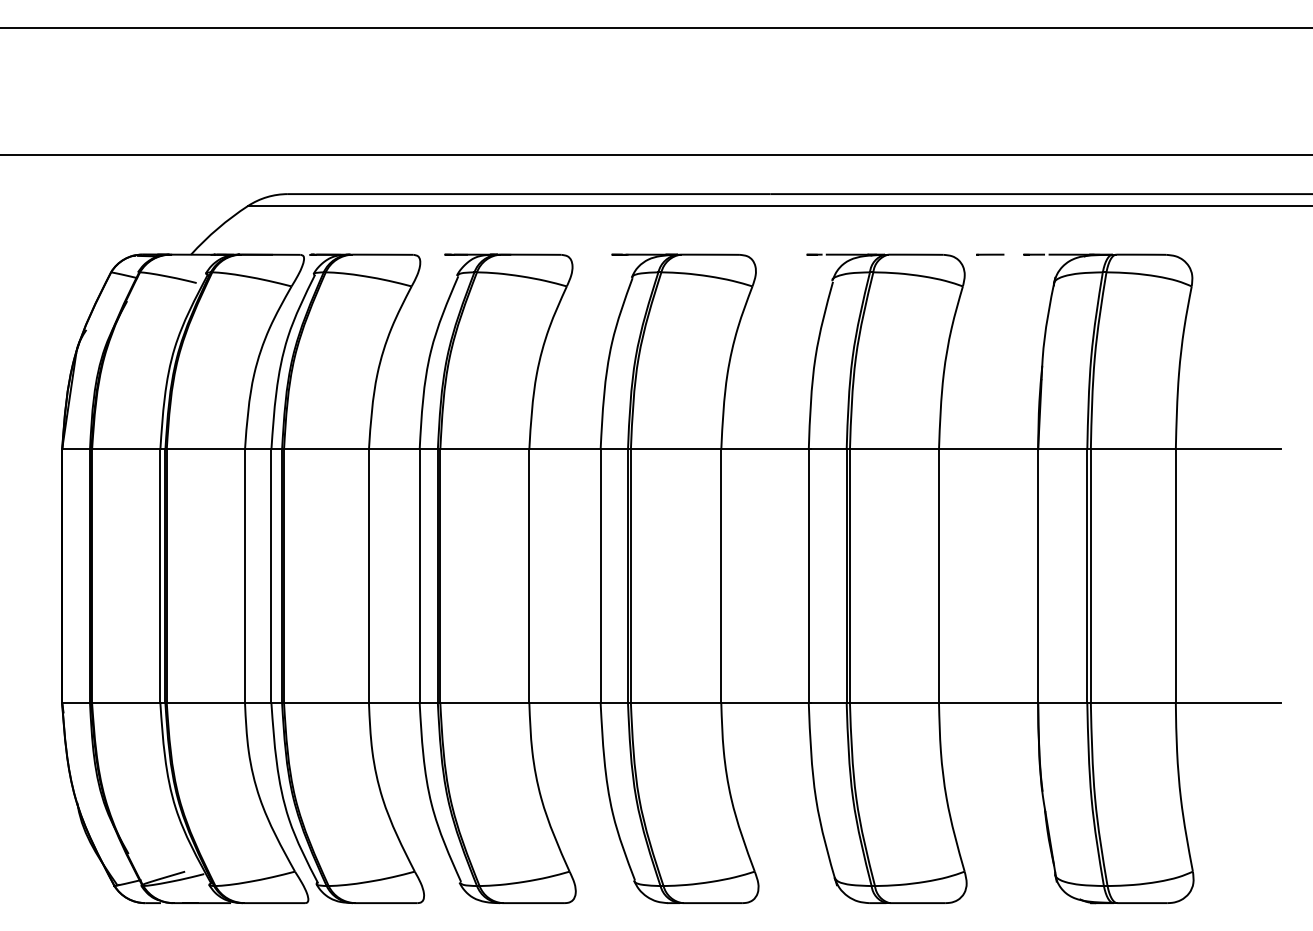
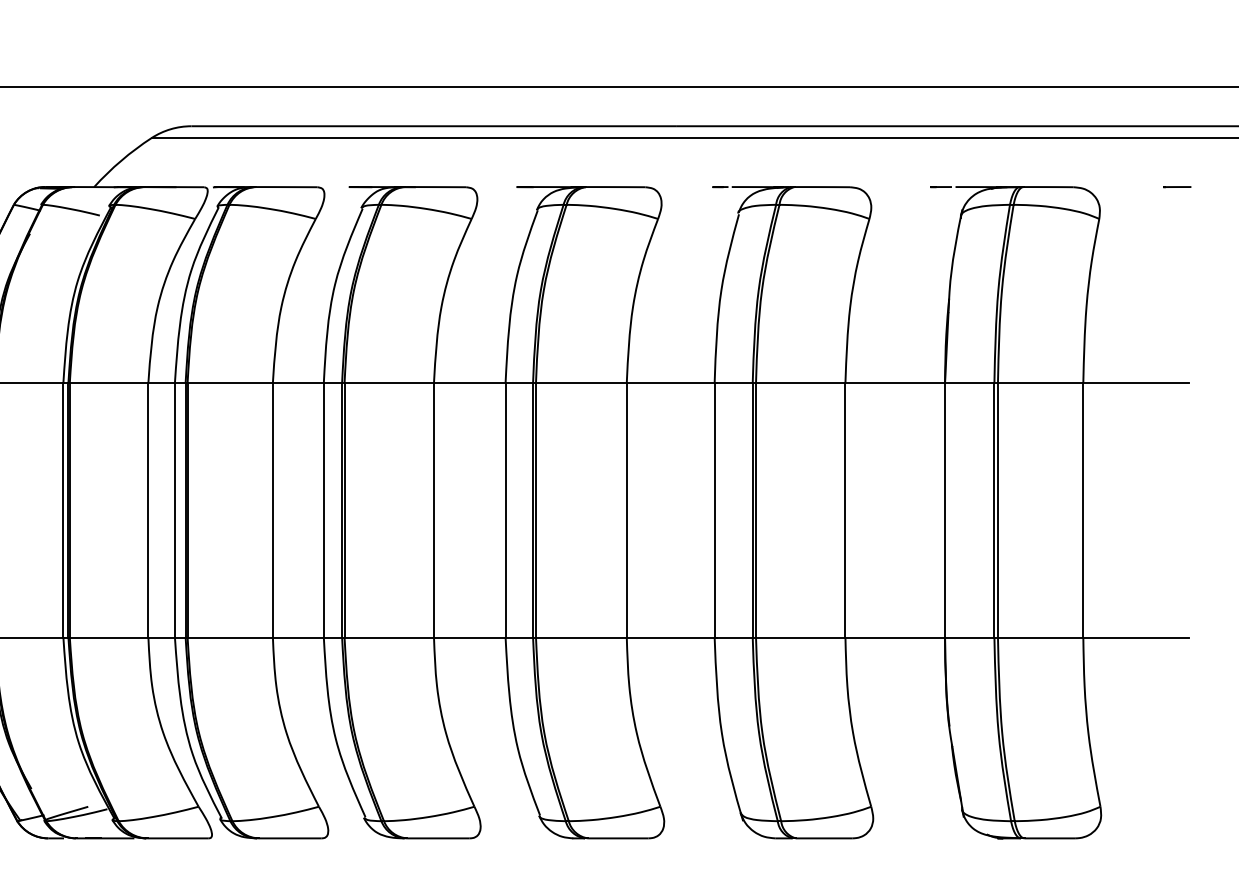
line: (990, 254) -> (1177, 186), moved

